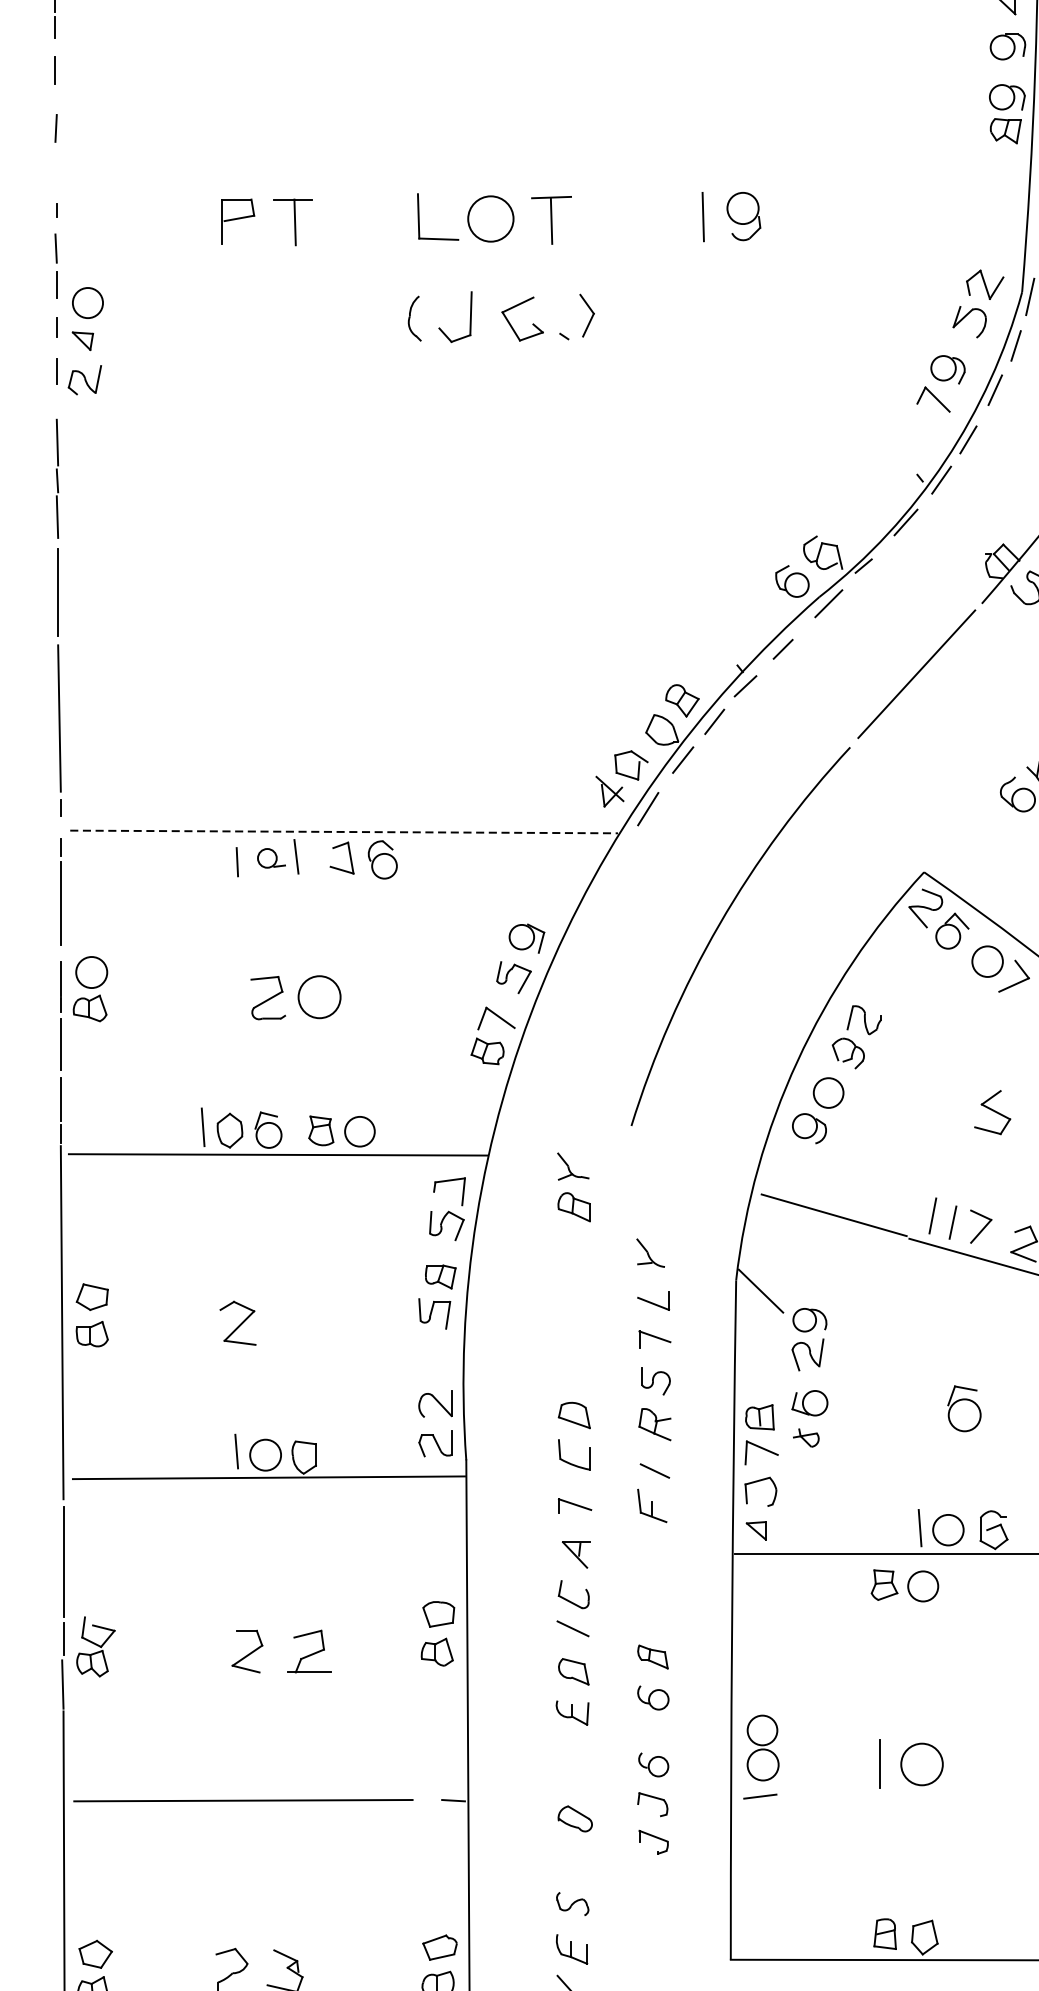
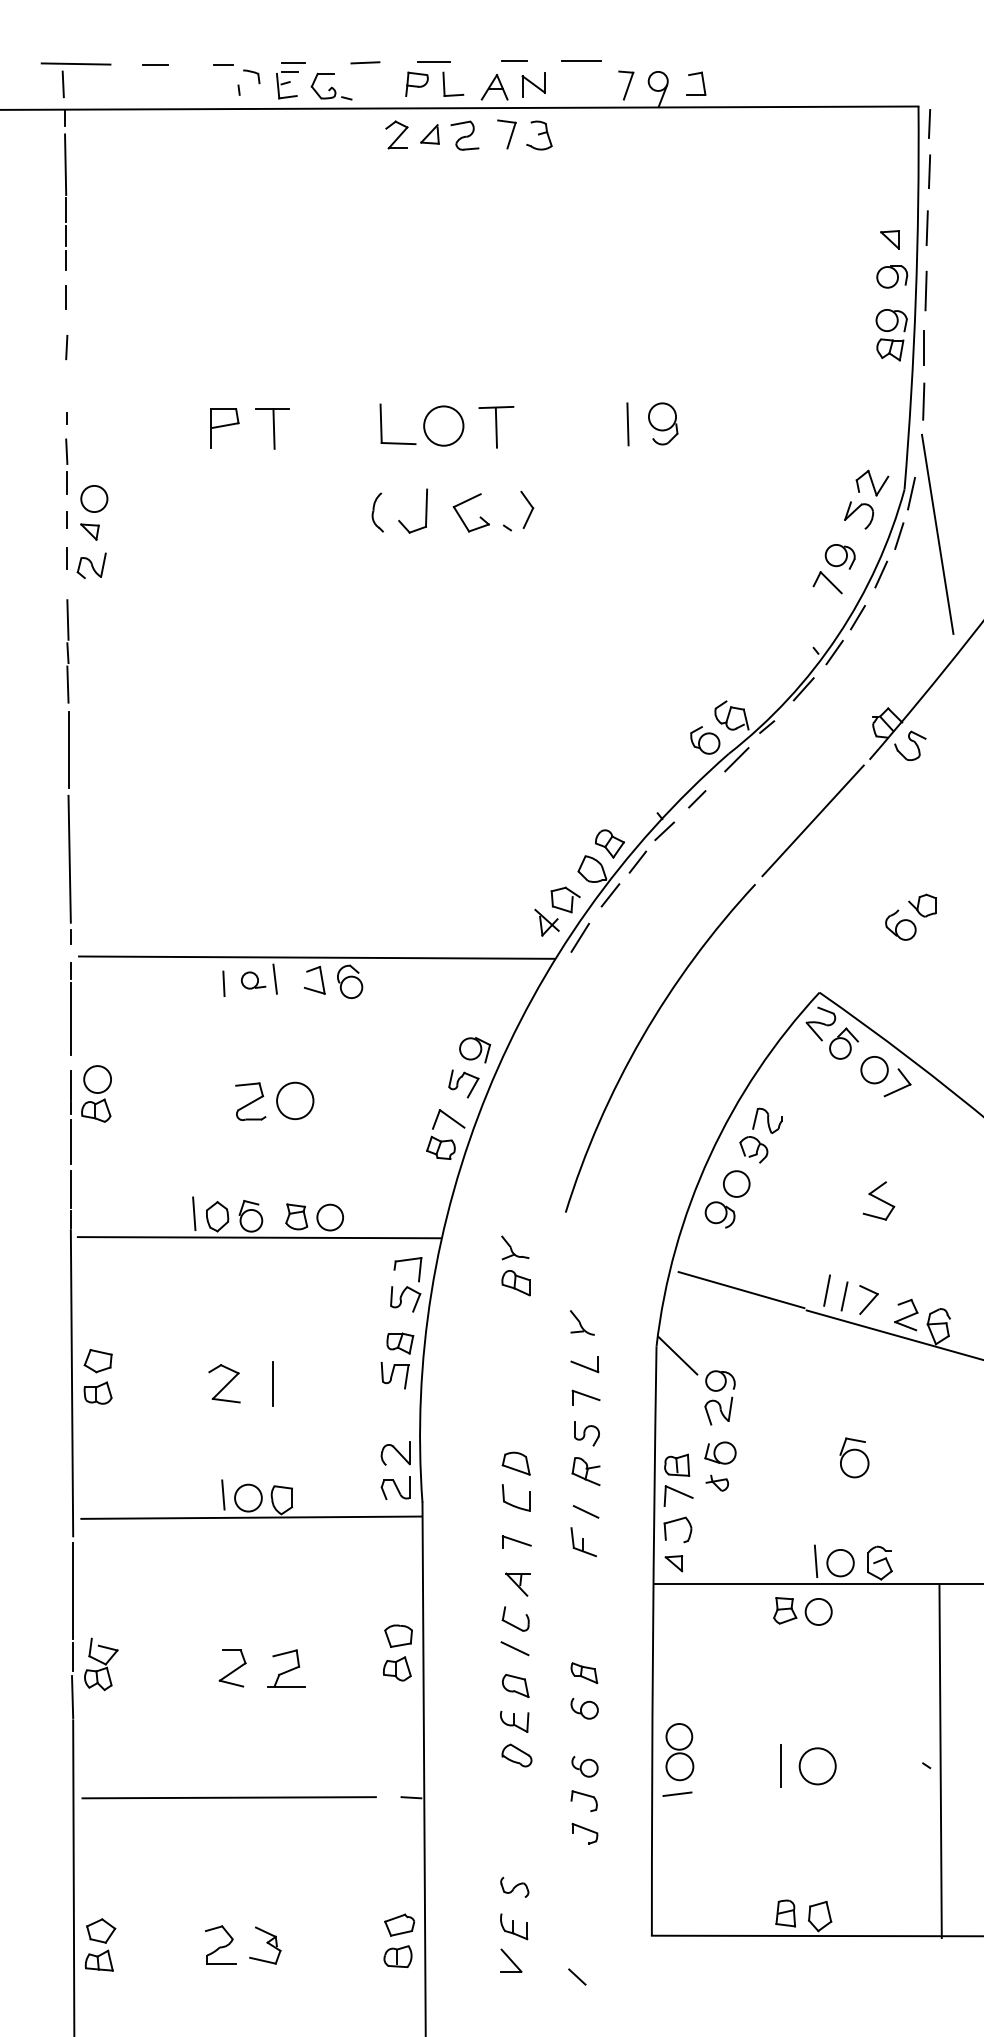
line: (344, 831) -> (316, 957), dashed -> solid
line: (294, 1323) -> (273, 1383), added
part: (574, 1818) -> (516, 1755), moved

